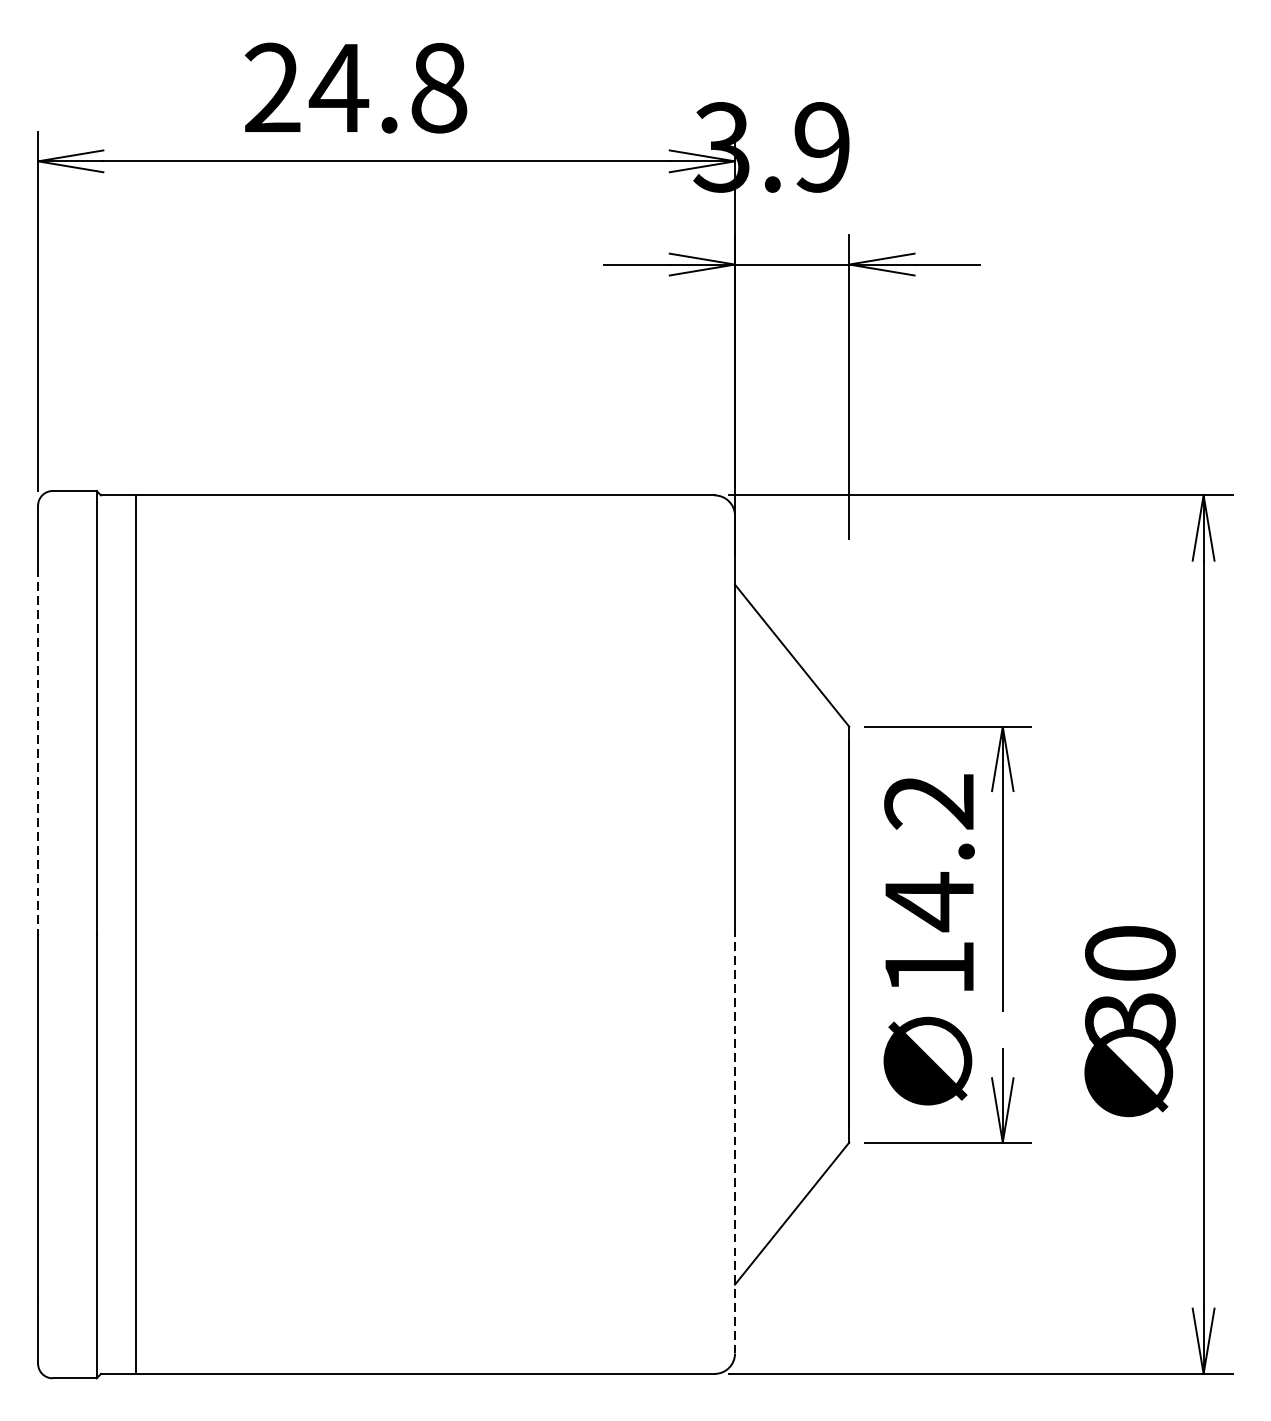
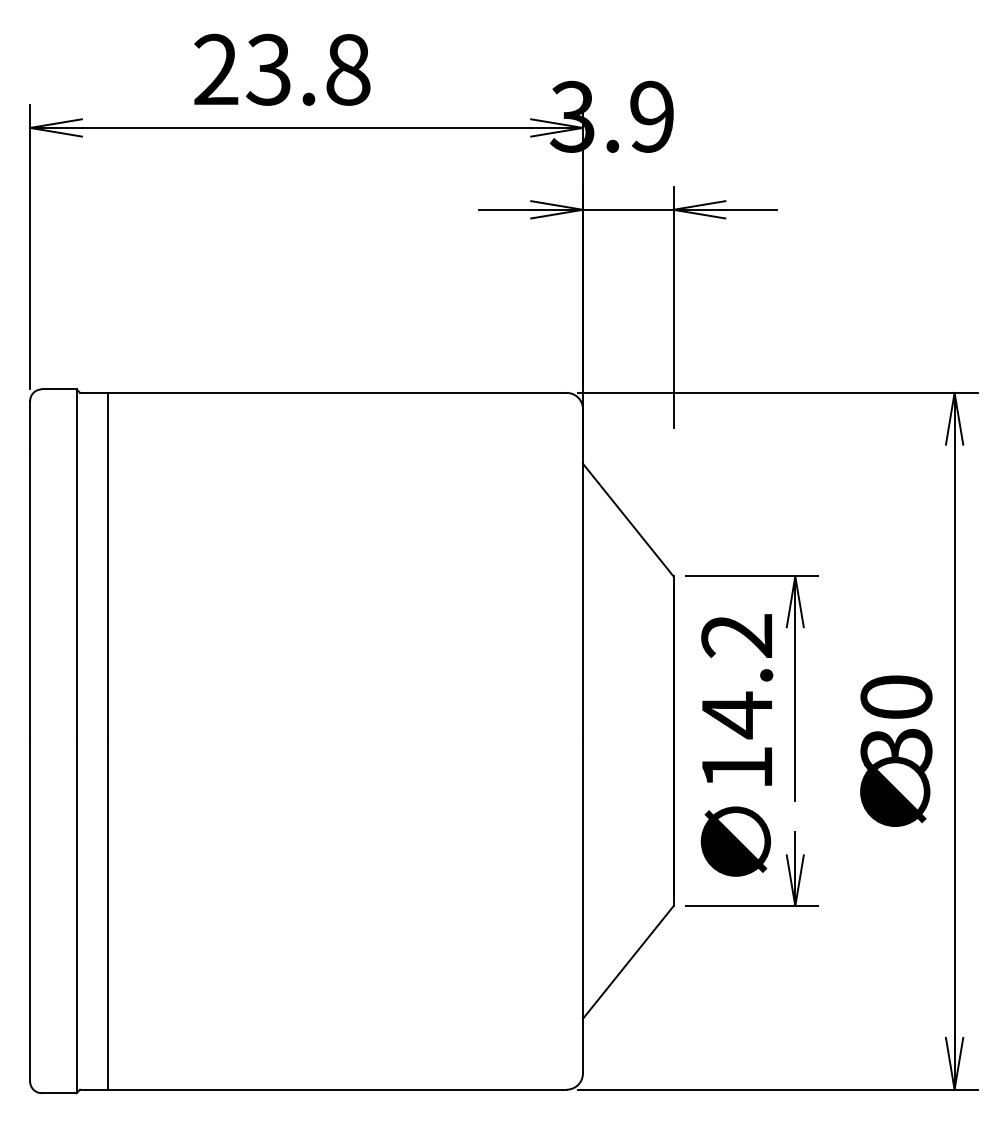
text: (338, 87) -> (268, 69), 24.8 -> 23.8
line: (38, 752) -> (30, 596), dashed -> solid
text: (1130, 1020) -> (896, 750), moved
line: (734, 1142) -> (582, 906), dashed -> solid

